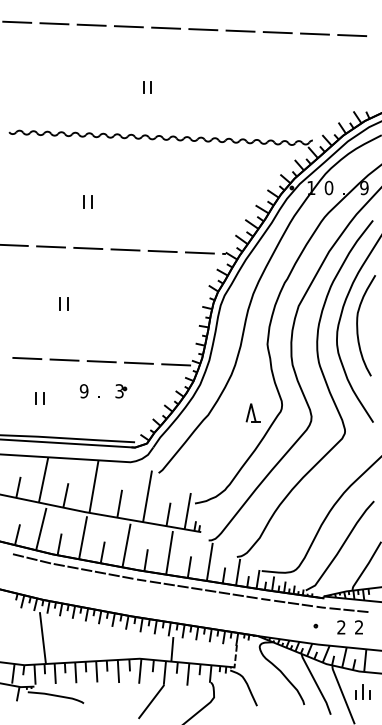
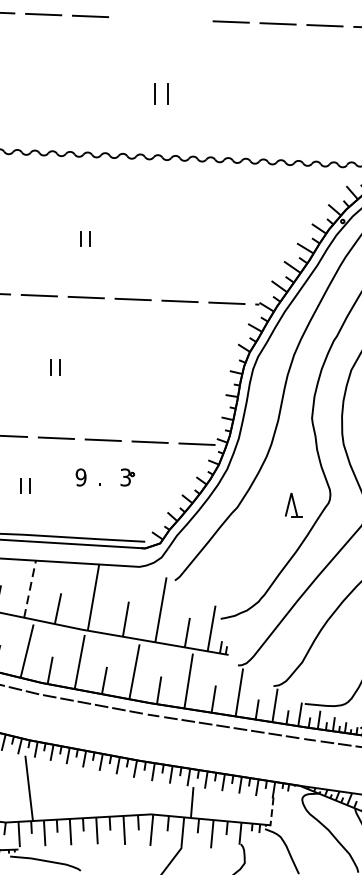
line: (128, 26) -> (136, 18), removed
line: (166, 27) -> (184, 19), removed
part: (147, 87) -> (160, 94), size x1.4
line: (43, 479) -> (29, 588), solid -> dashed

